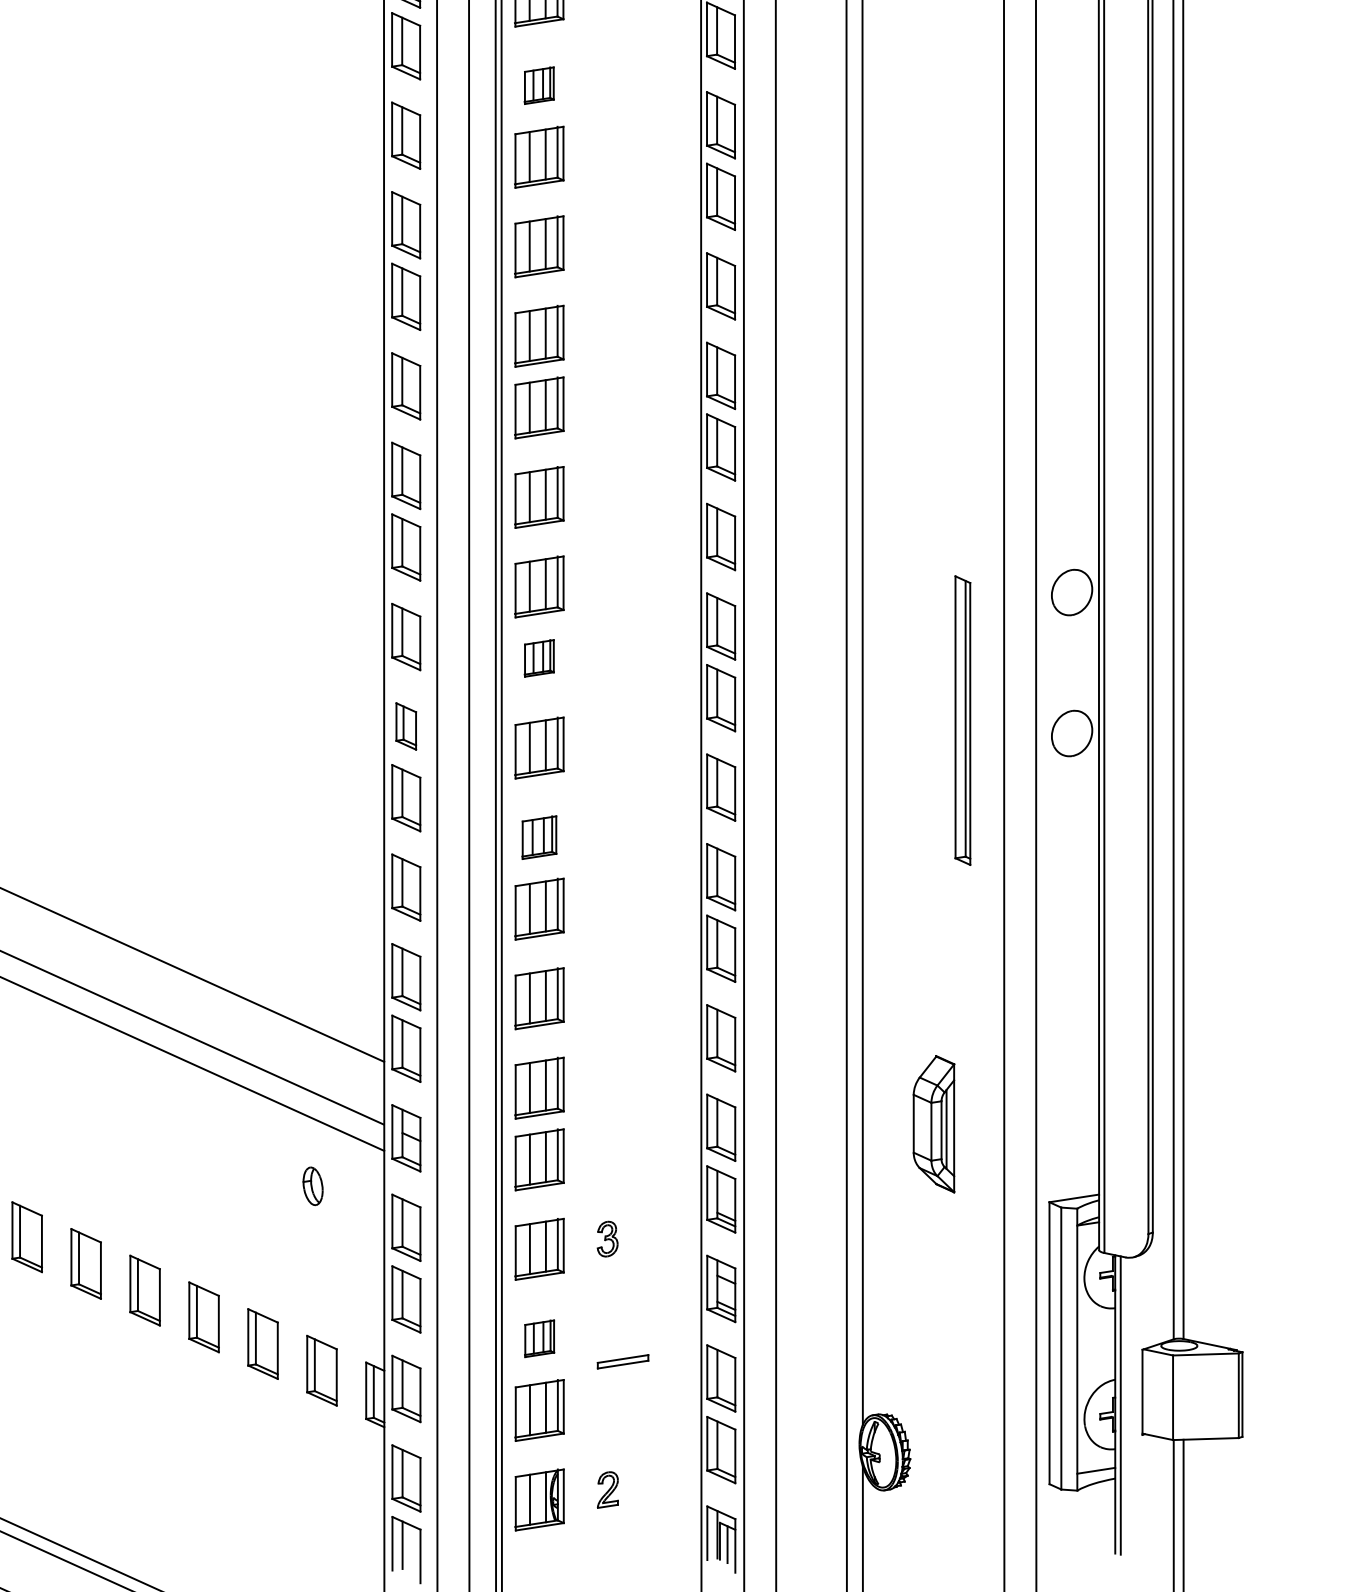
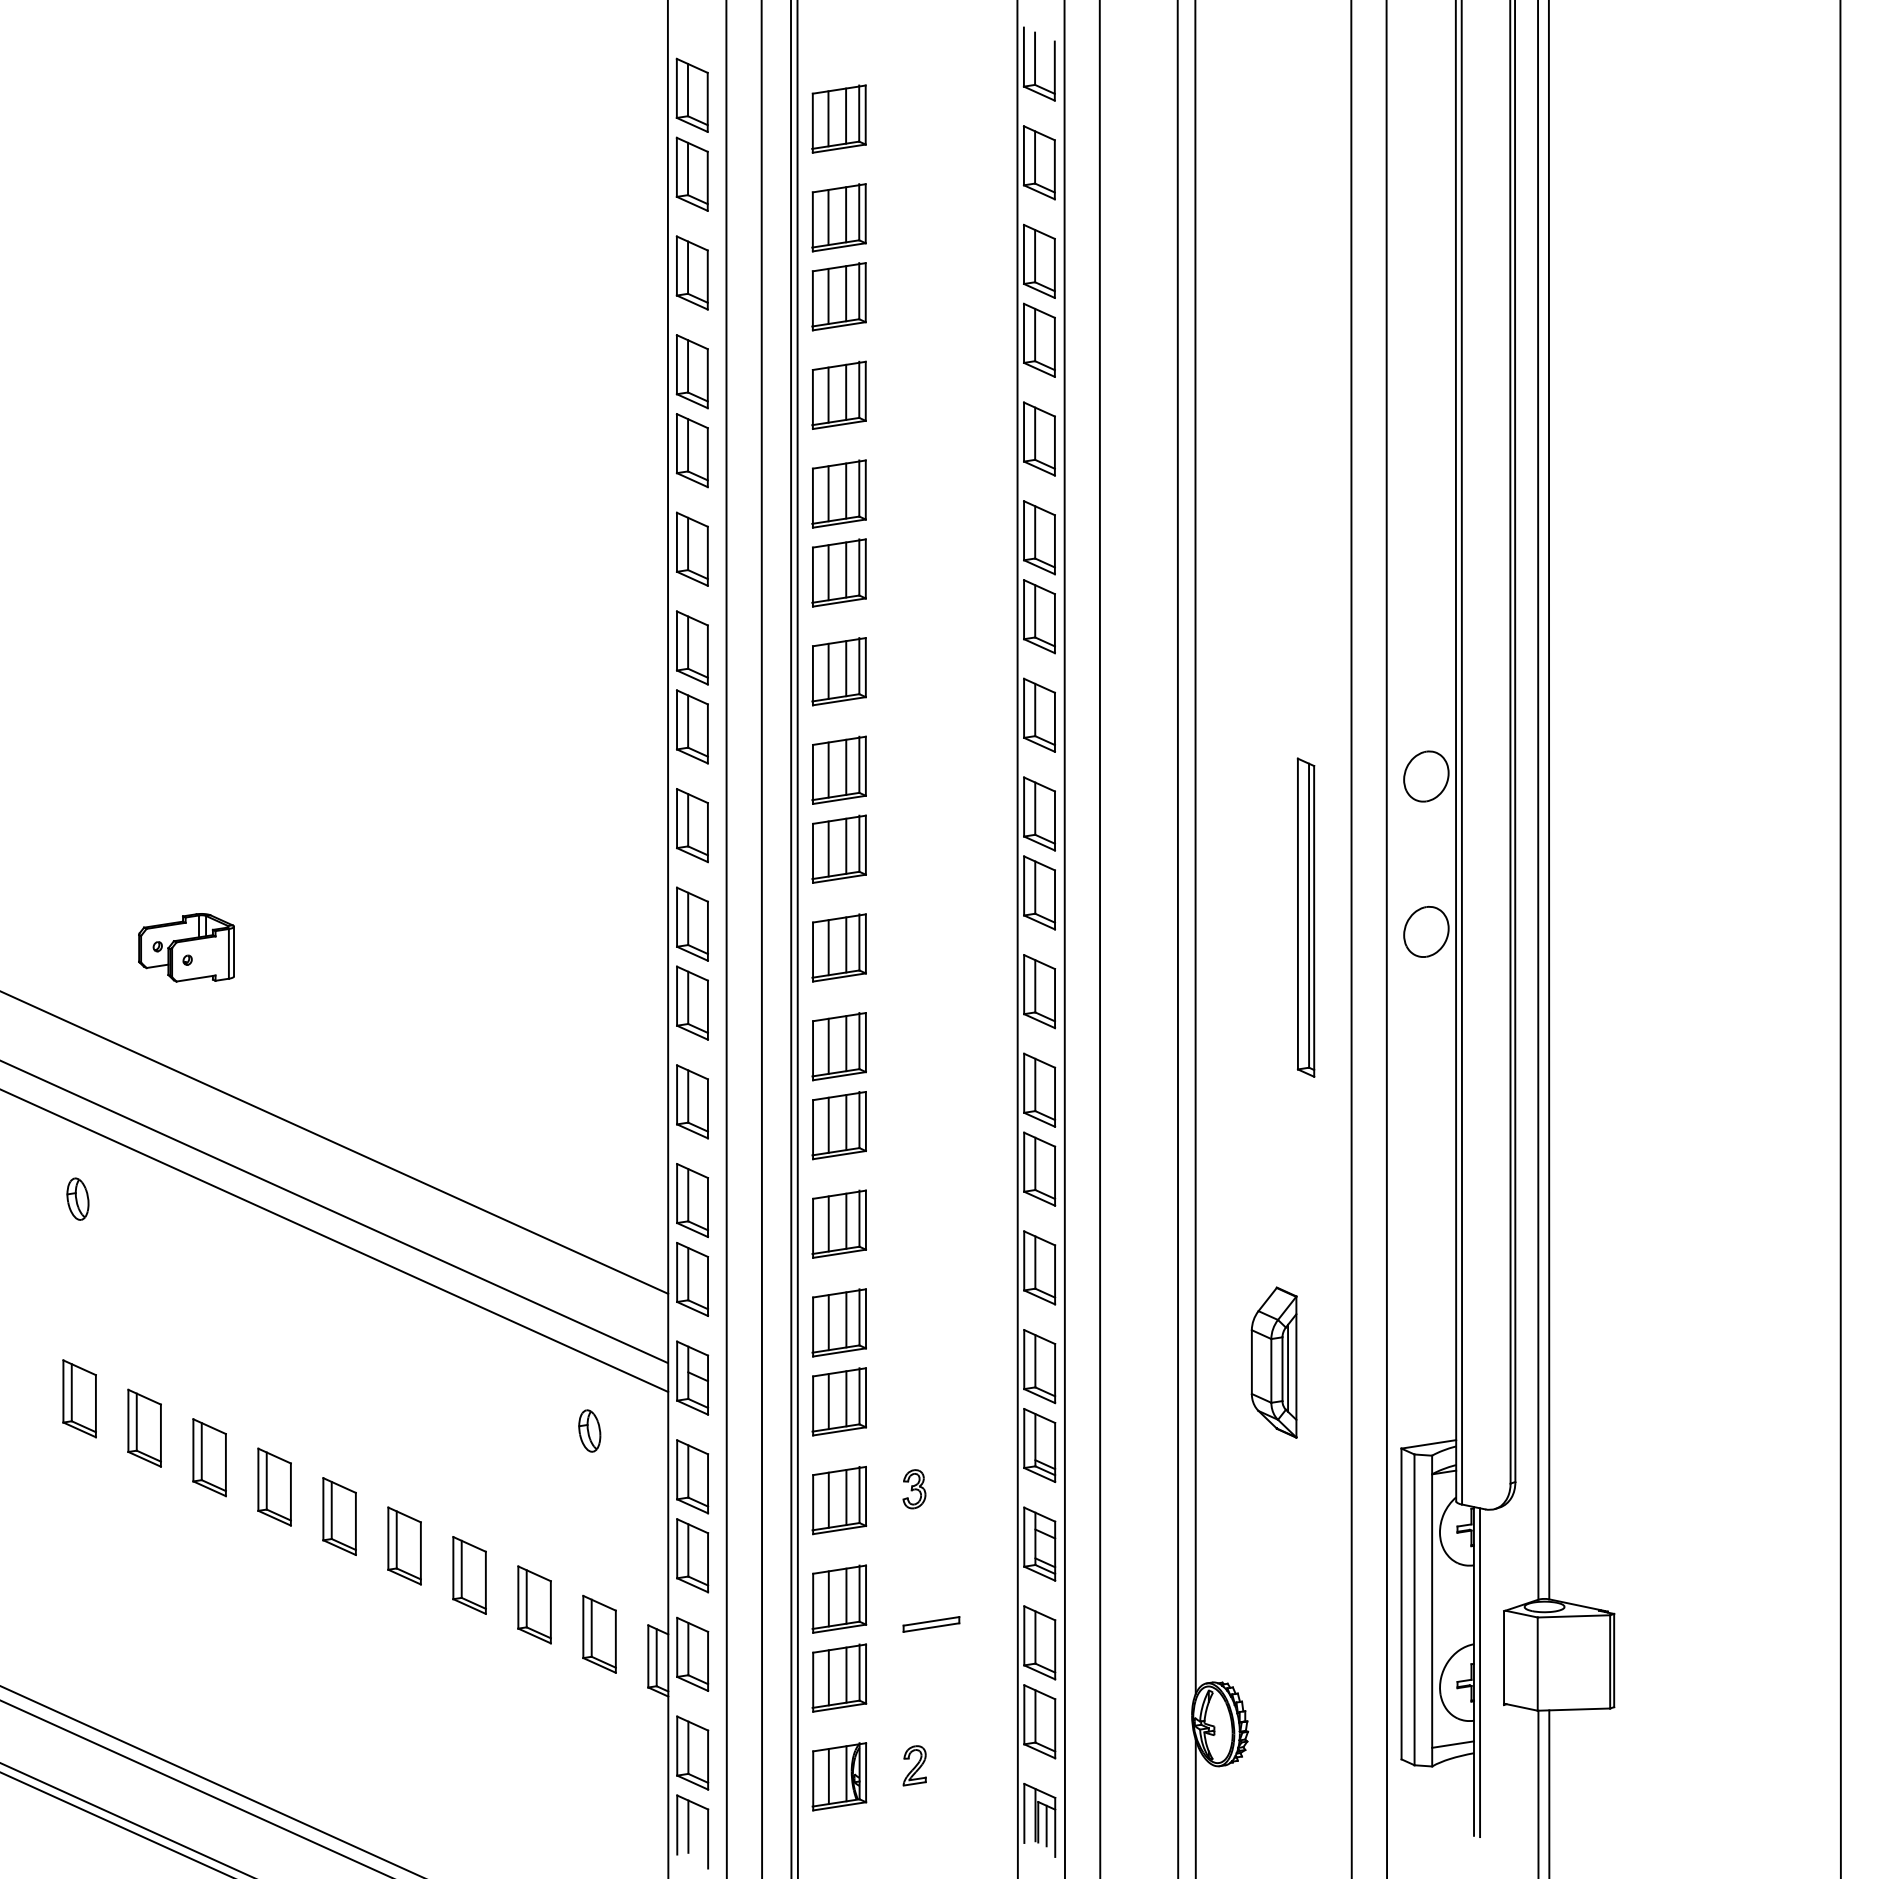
part: (538, 85) -> (838, 217), size x1.67
part: (538, 657) -> (838, 848), size x1.67
part: (406, 725) -> (692, 923), size x1.43
part: (538, 837) -> (838, 1046), size x1.43
part: (539, 1338) -> (839, 1598), size x1.67

